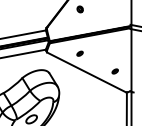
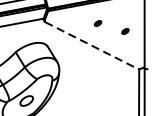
part: (79, 53) -> (97, 23), moved
part: (114, 71) -> (124, 31), moved
line: (86, 72) -> (91, 45), solid -> dashed

